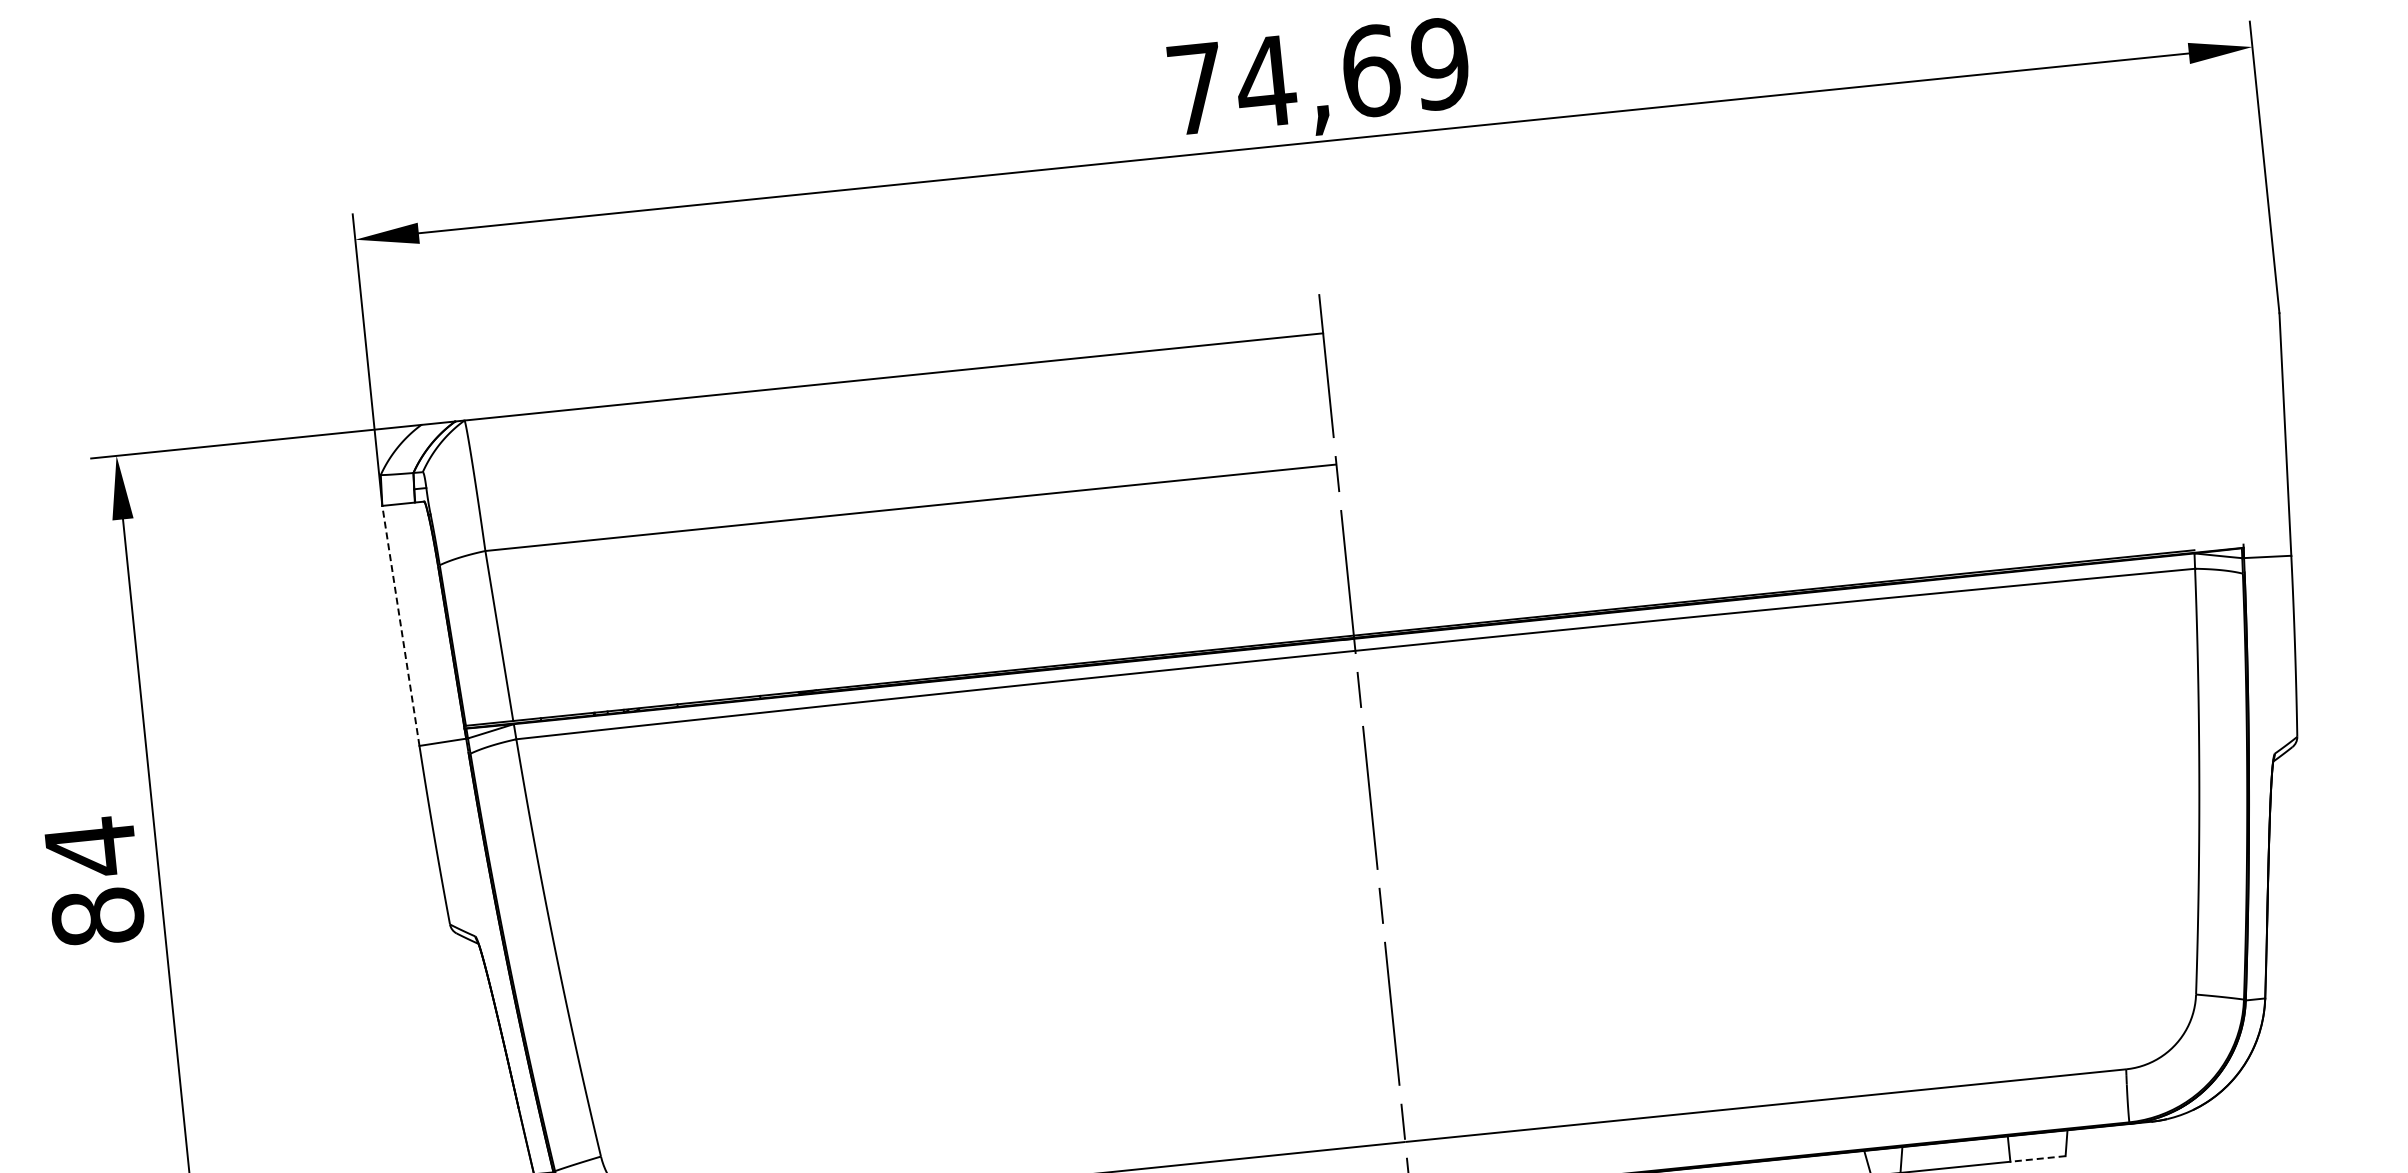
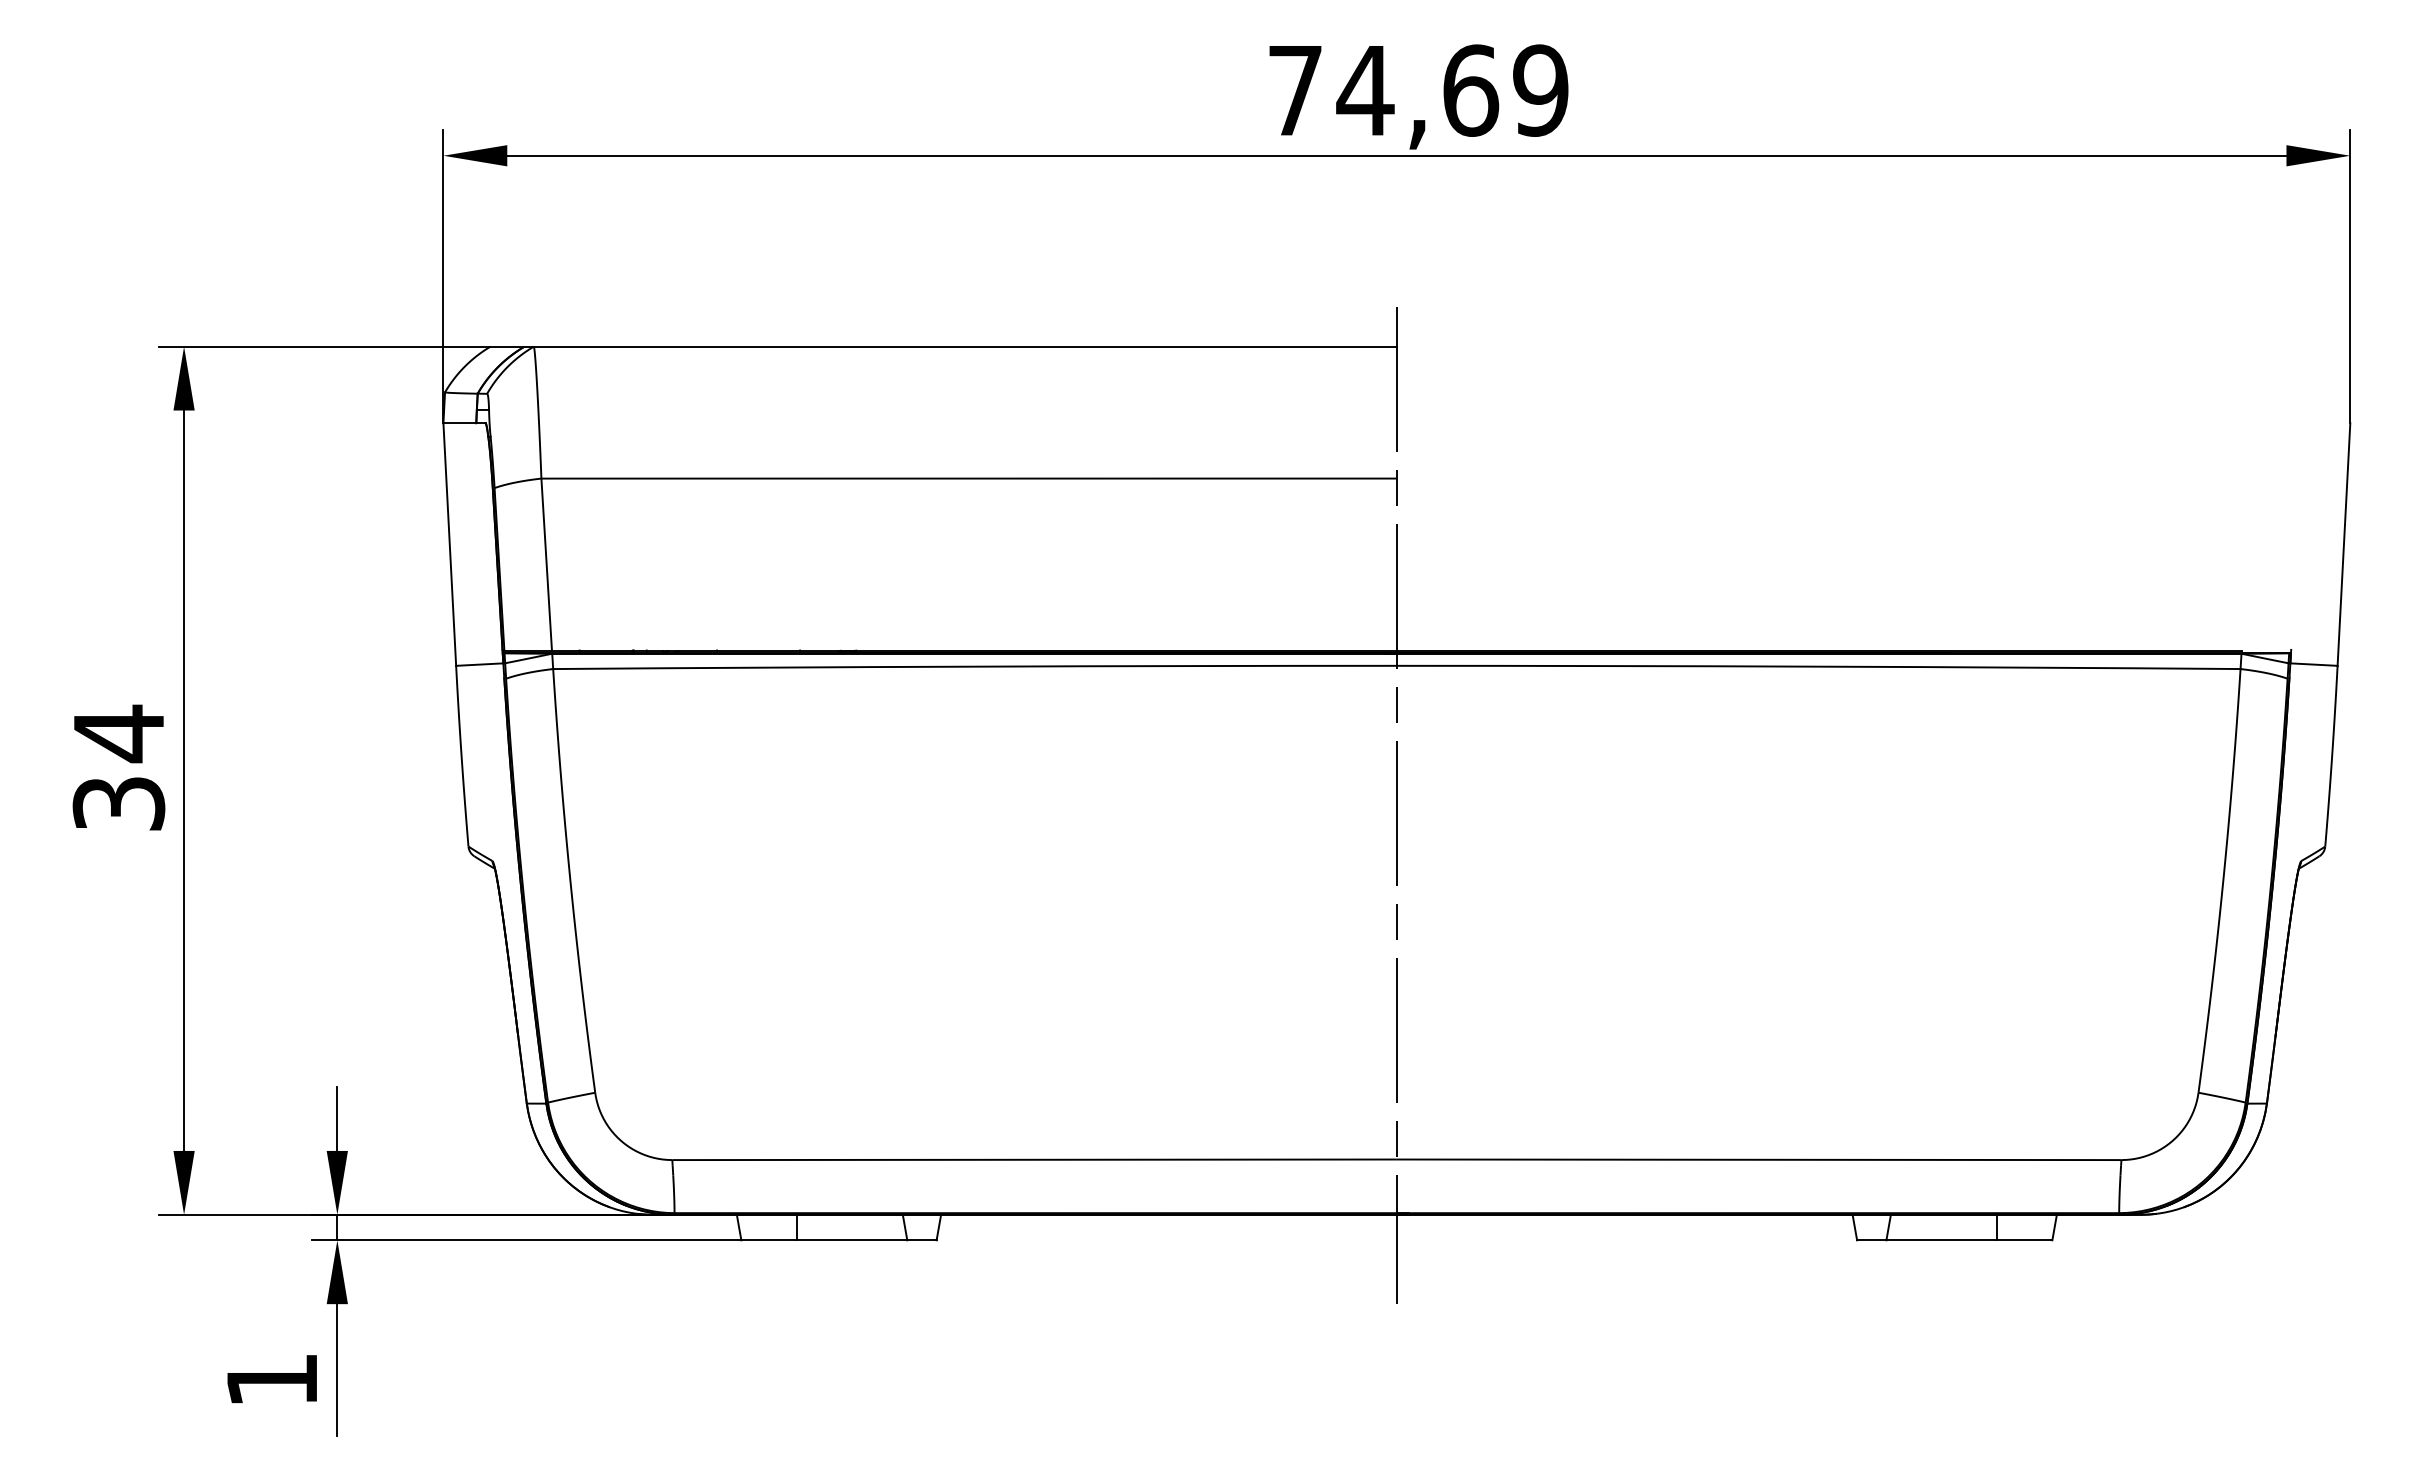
line: (400, 625) -> (449, 544), dashed -> solid
text: (97, 916) -> (118, 803), 84 -> 34
line: (2037, 1159) -> (2024, 1240), dashed -> solid

